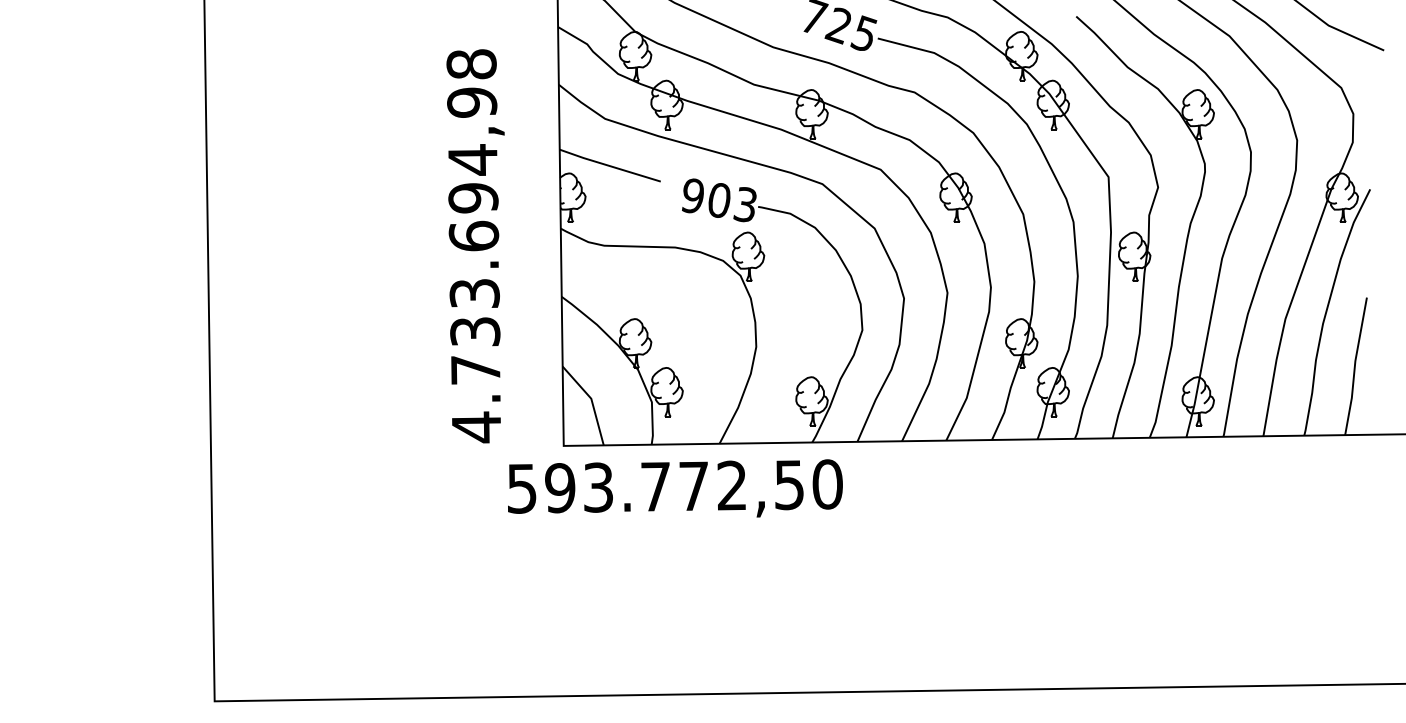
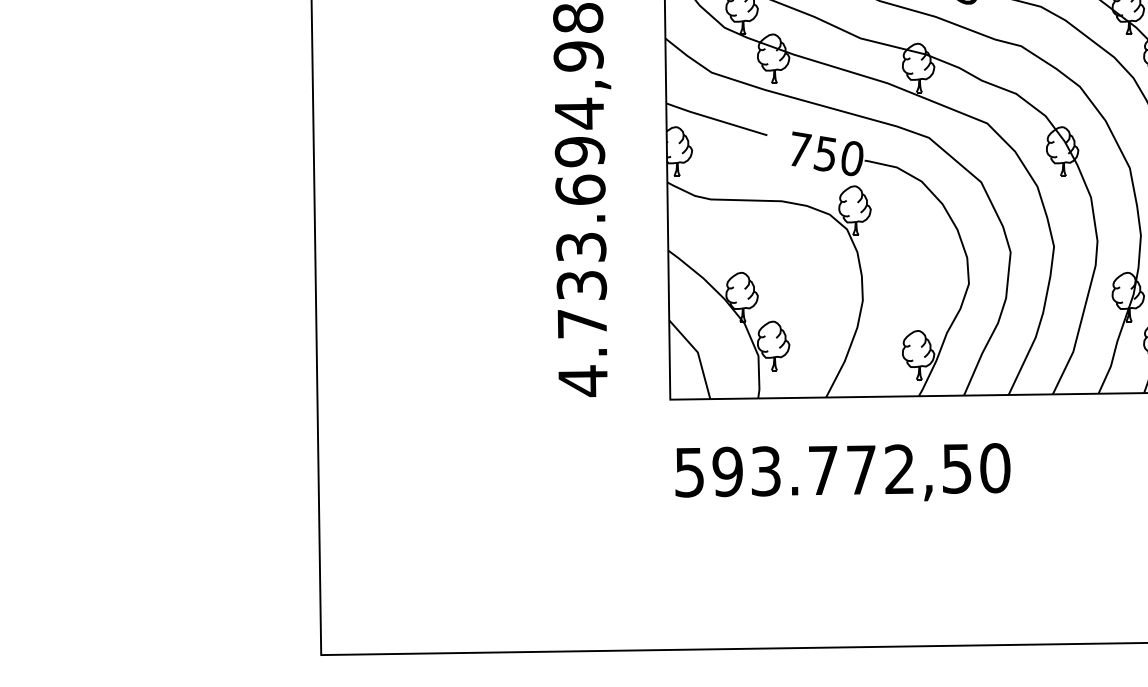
text: (719, 199) -> (826, 153), 903 -> 750
text: (675, 488) -> (843, 472), moved

